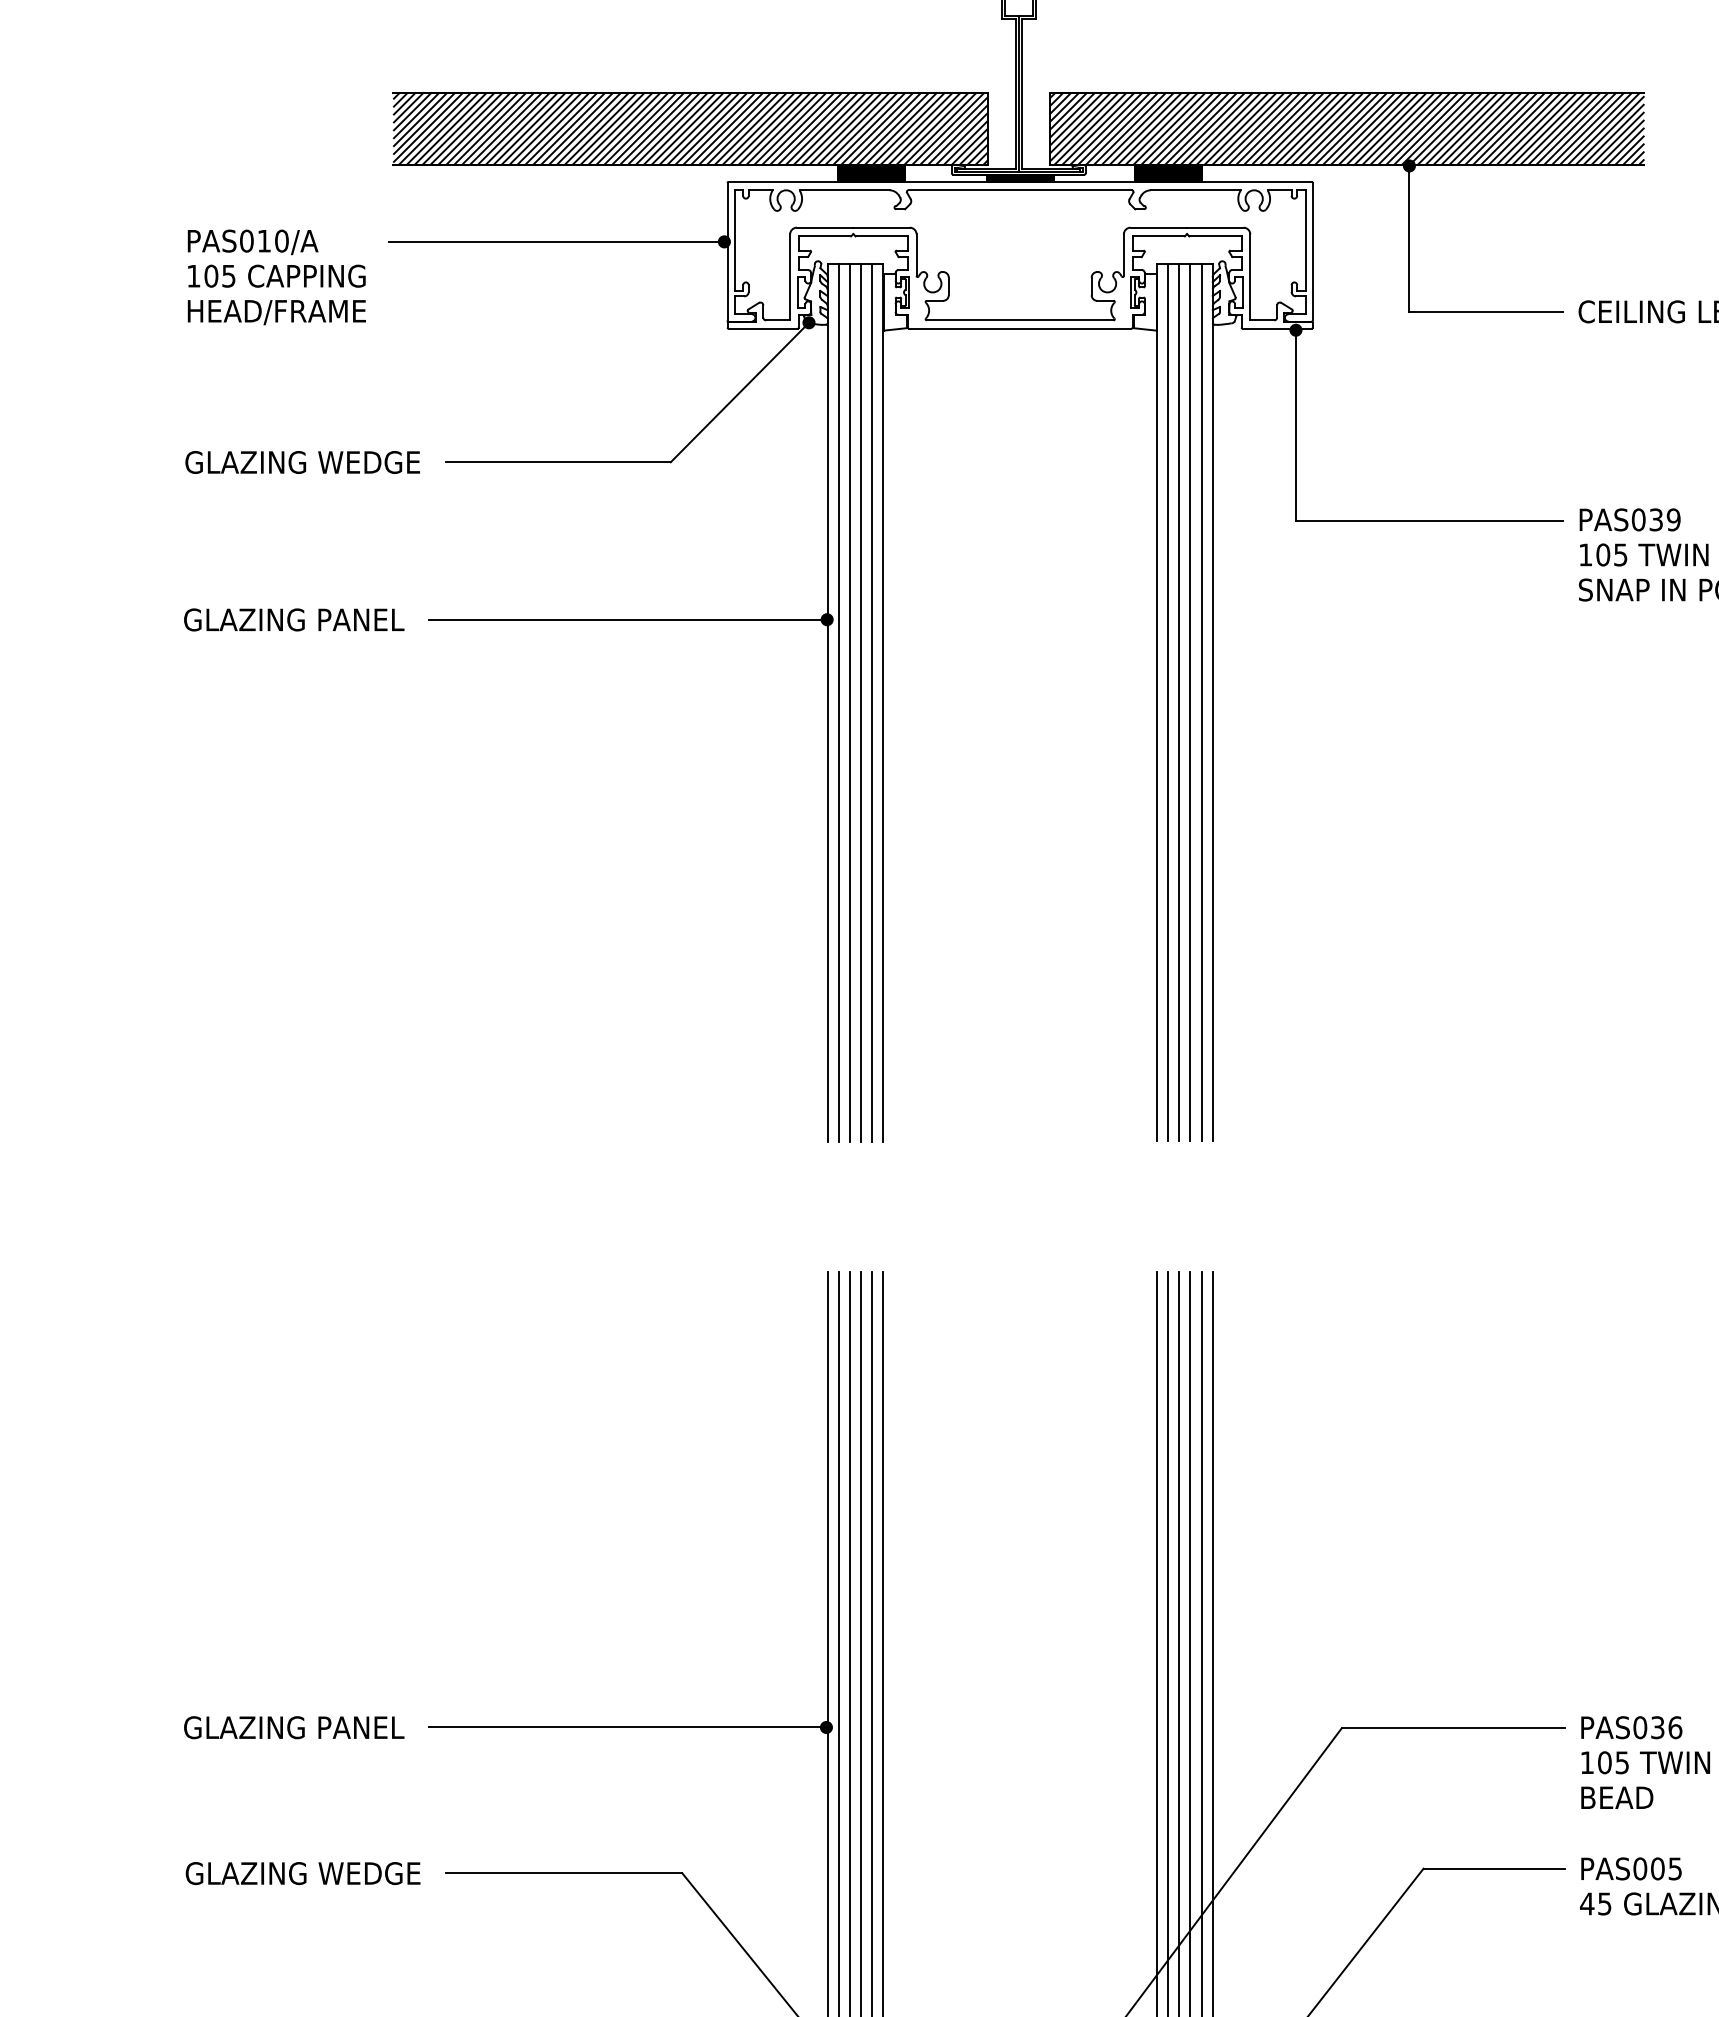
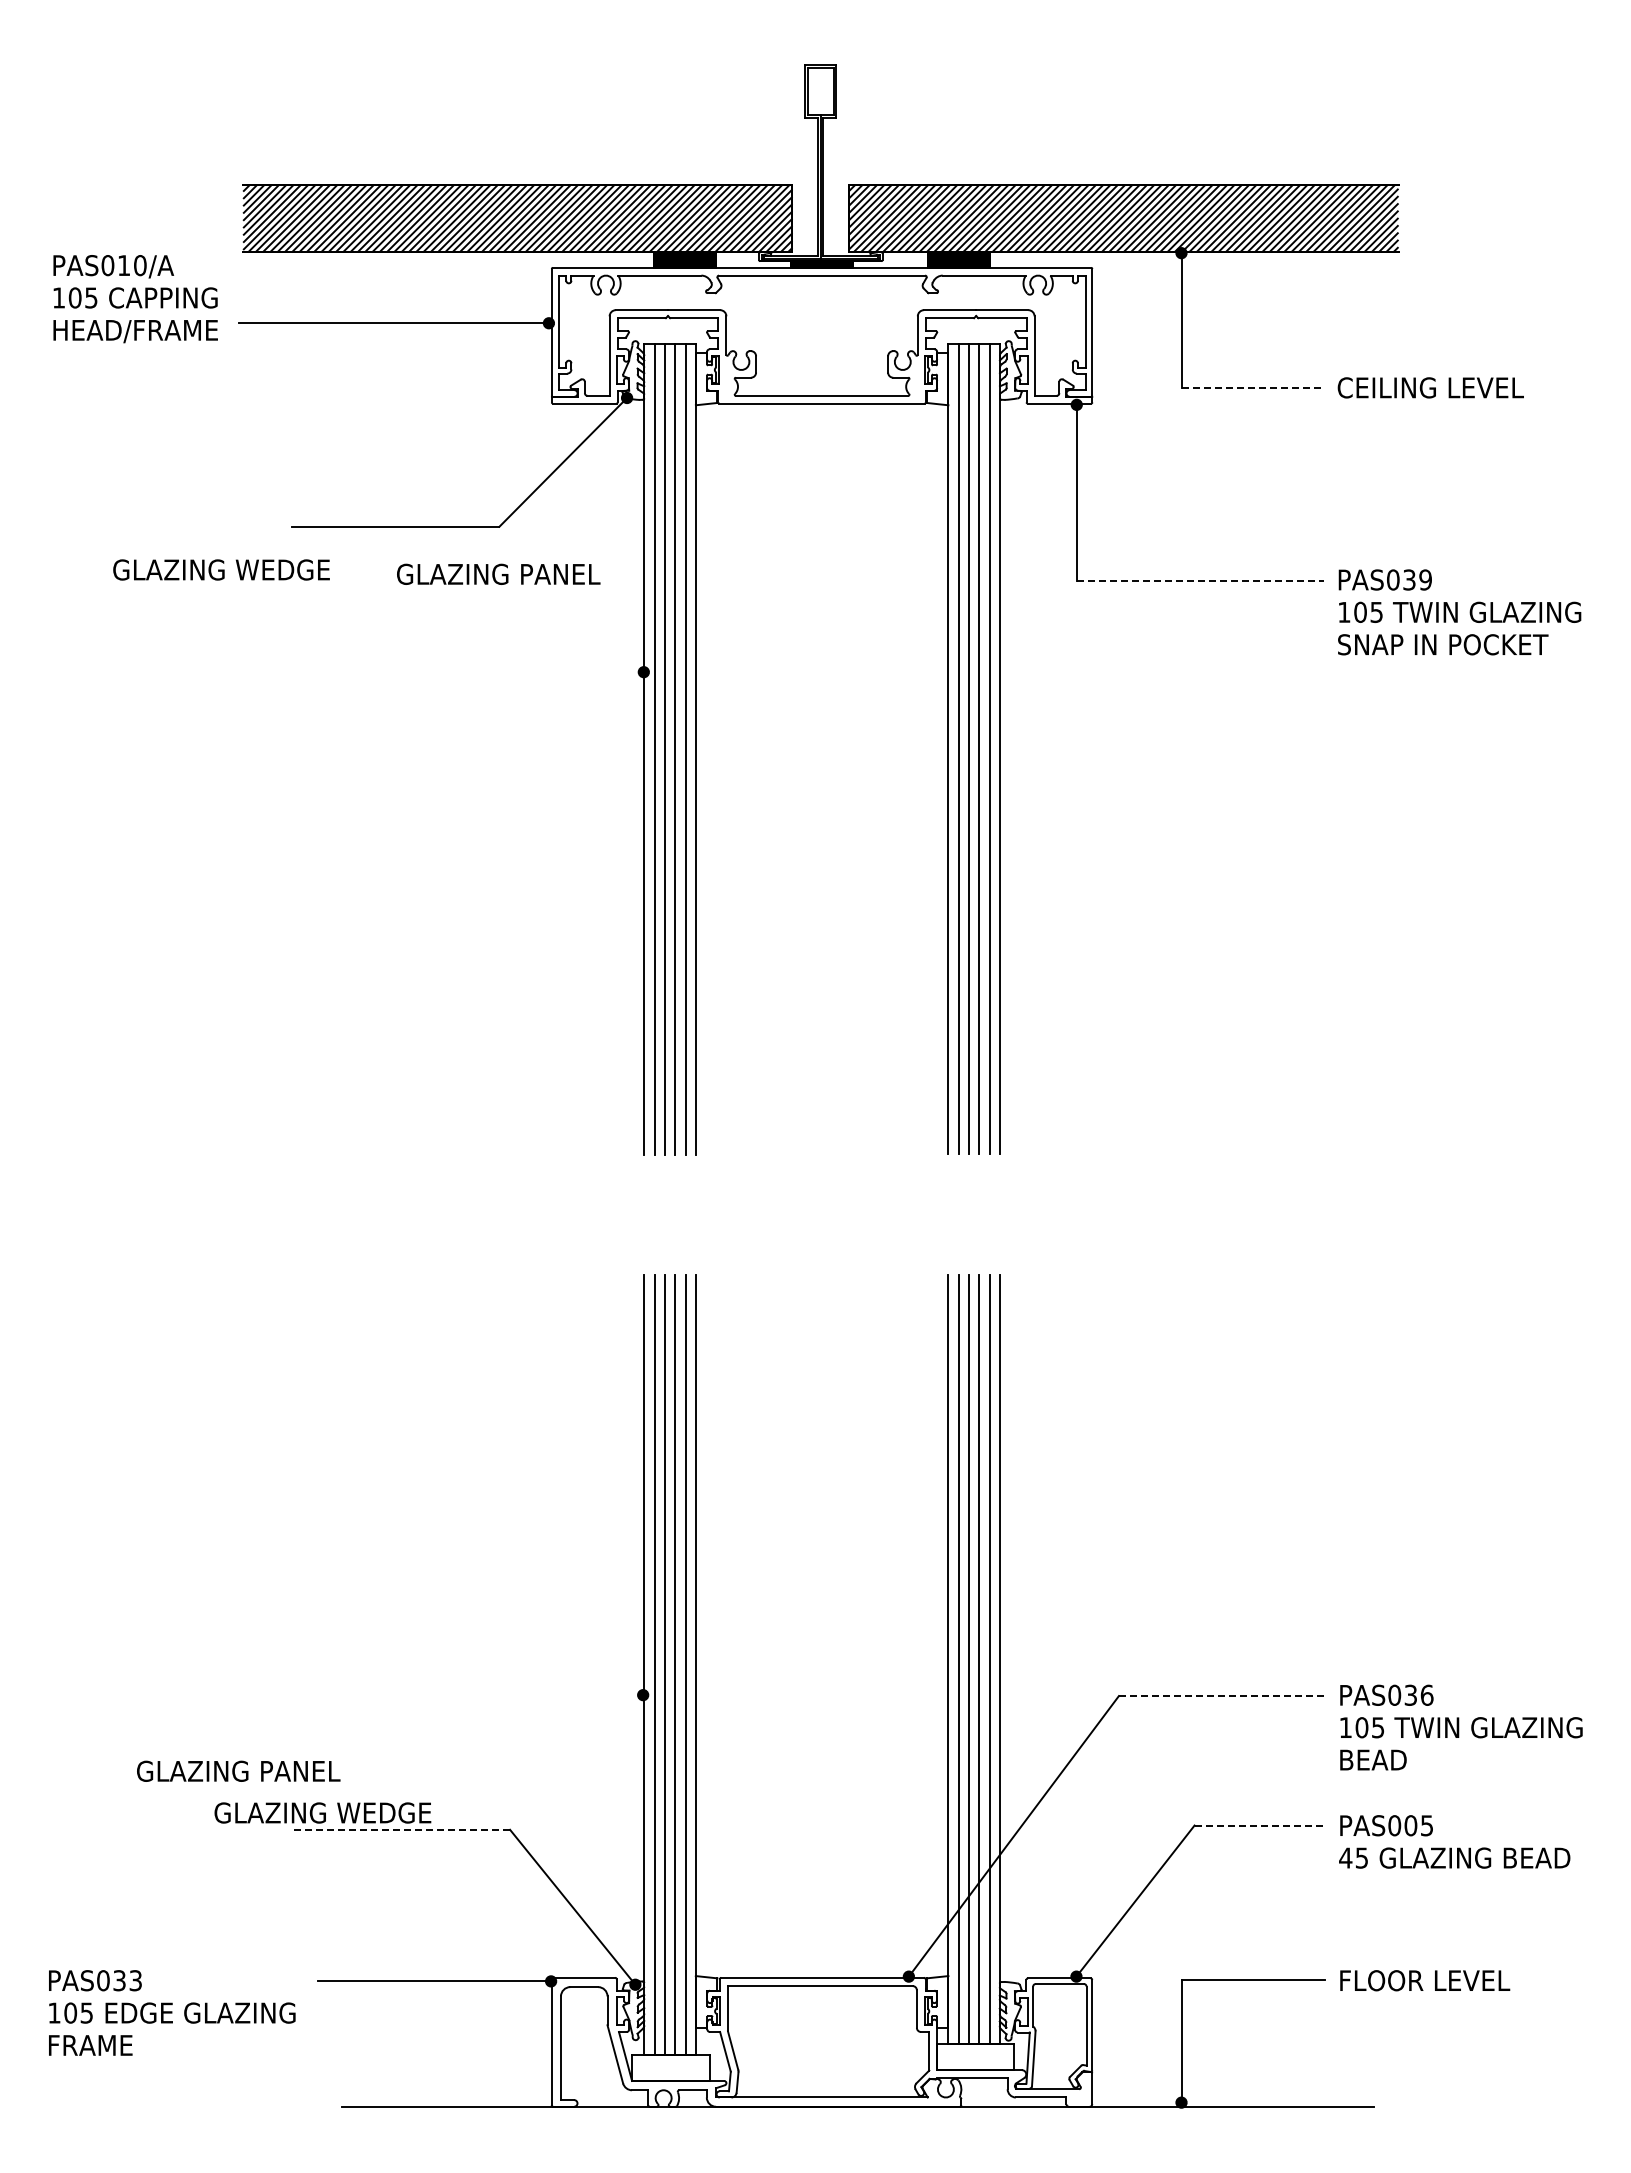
text: (276, 277) -> (135, 299), moved
line: (1486, 311) -> (1252, 387), solid -> dashed
text: (302, 461) -> (221, 569), moved
line: (1429, 520) -> (1200, 580), solid -> dashed
text: (294, 618) -> (498, 573), moved
line: (627, 620) -> (459, 672), removed
text: (294, 1726) -> (238, 1770), moved
line: (627, 1727) -> (459, 1695), removed
line: (1453, 1728) -> (1222, 1696), solid -> dashed
line: (1494, 1868) -> (1260, 1825), solid -> dashed
text: (302, 1872) -> (322, 1812), moved
line: (564, 1872) -> (401, 1829), solid -> dashed

